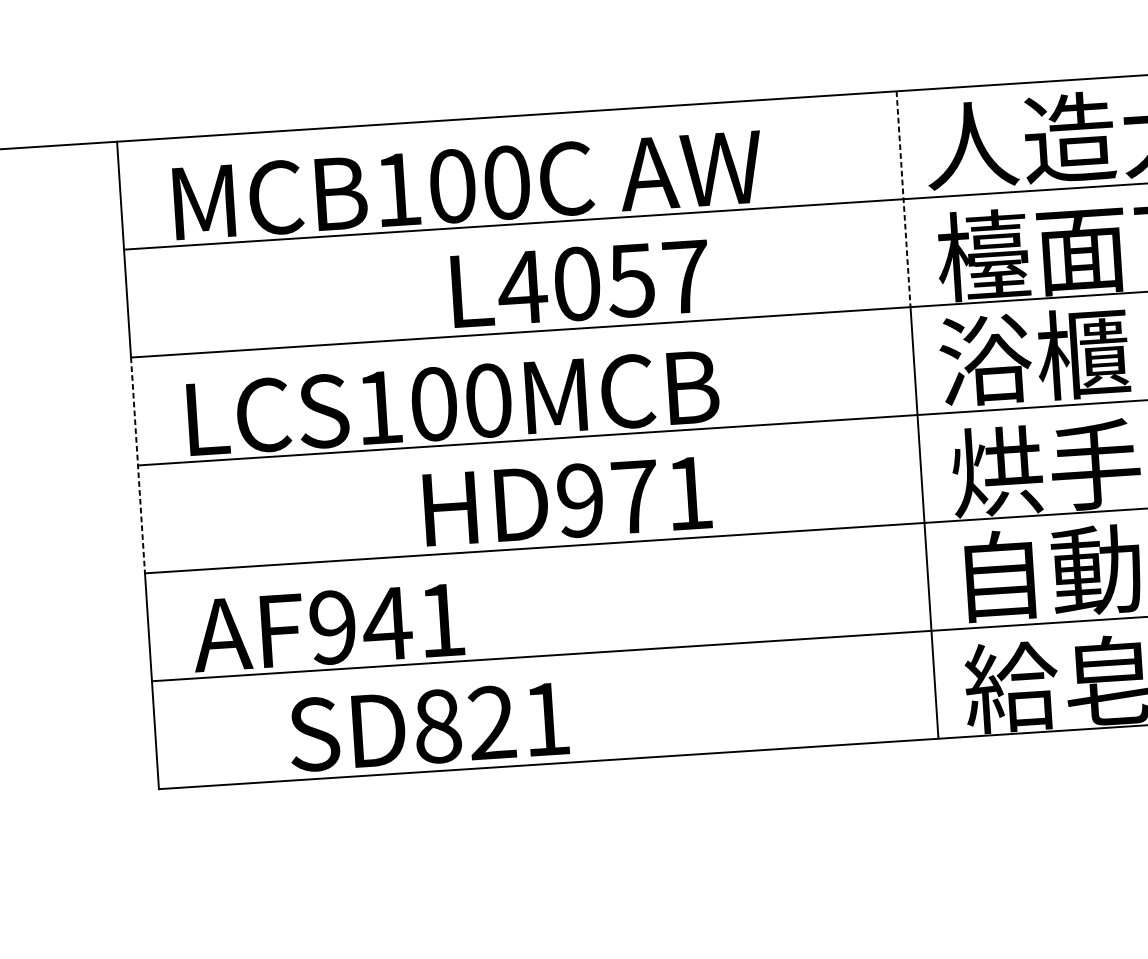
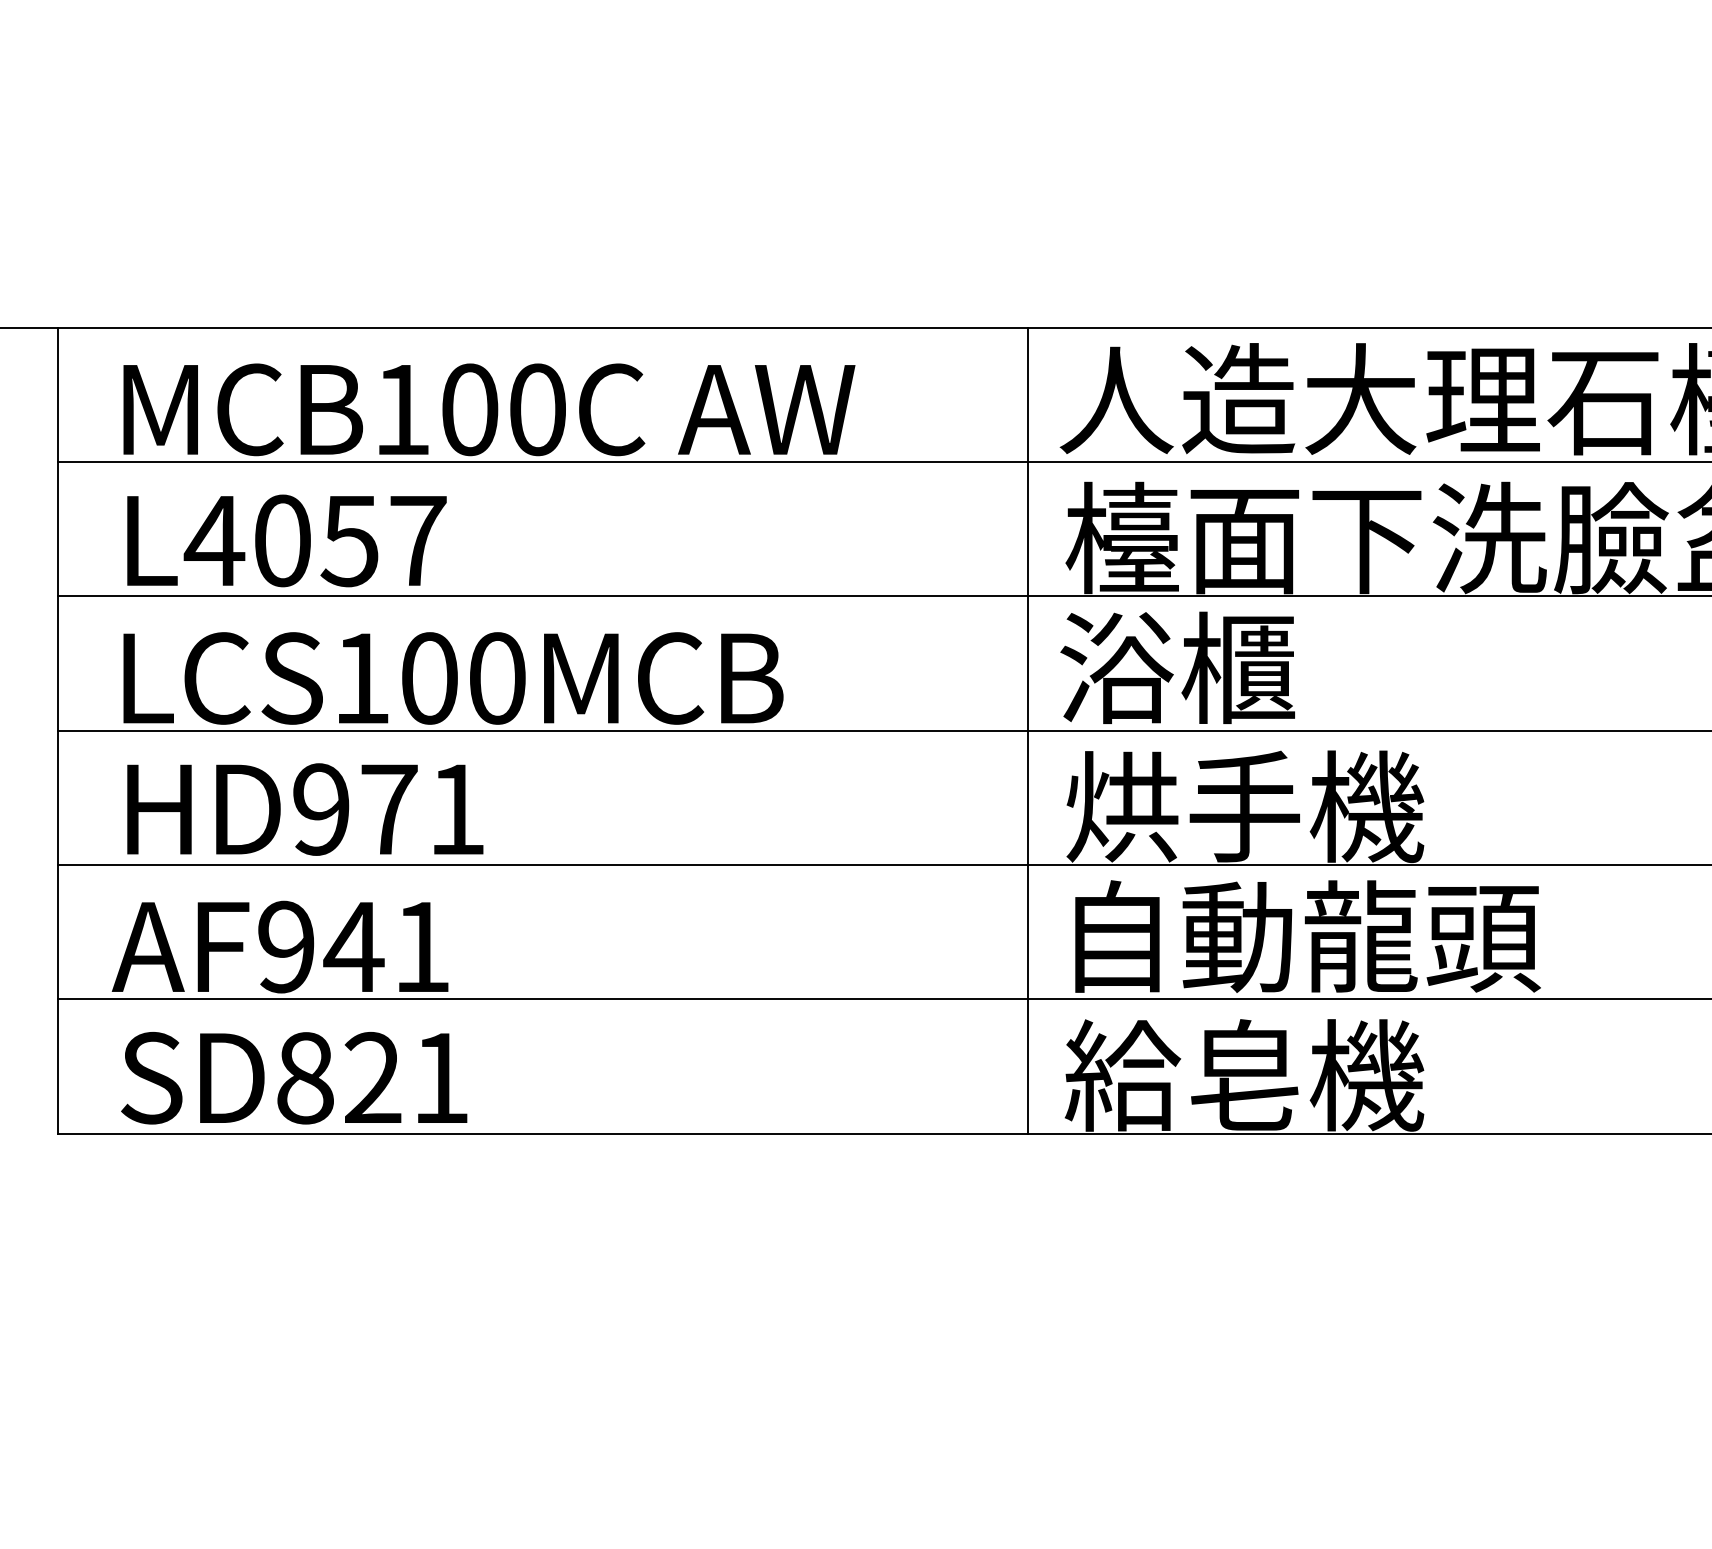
line: (903, 199) -> (1028, 462), dashed -> solid
text: (580, 283) -> (286, 540), moved
line: (137, 466) -> (57, 731), dashed -> solid
text: (567, 501) -> (305, 809), moved
text: (429, 727) -> (294, 1078), moved

